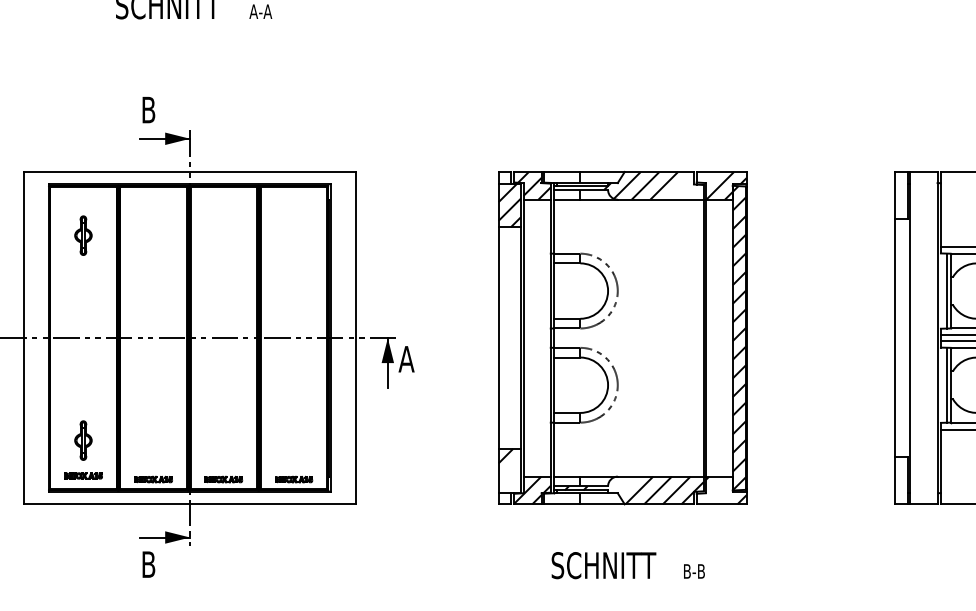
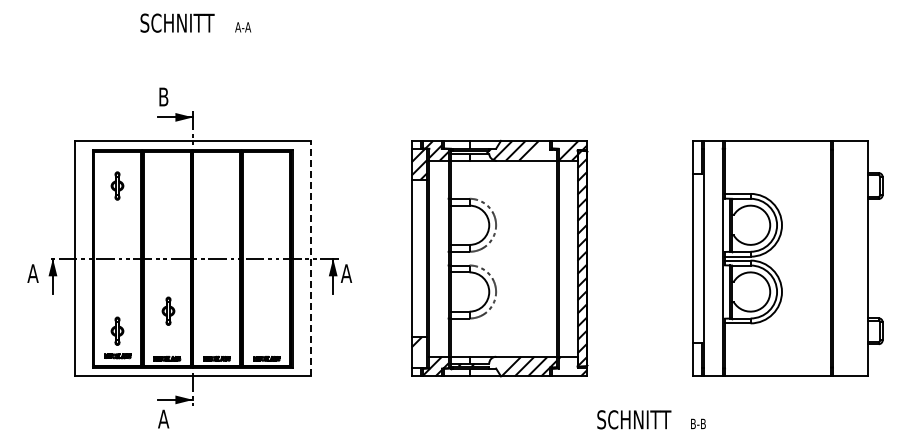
line: (355, 337) -> (310, 258), solid -> dashed
part: (155, 411) -> (168, 310), added
text: (148, 563) -> (163, 418), B -> A
text: (628, 565) -> (651, 419), moved

